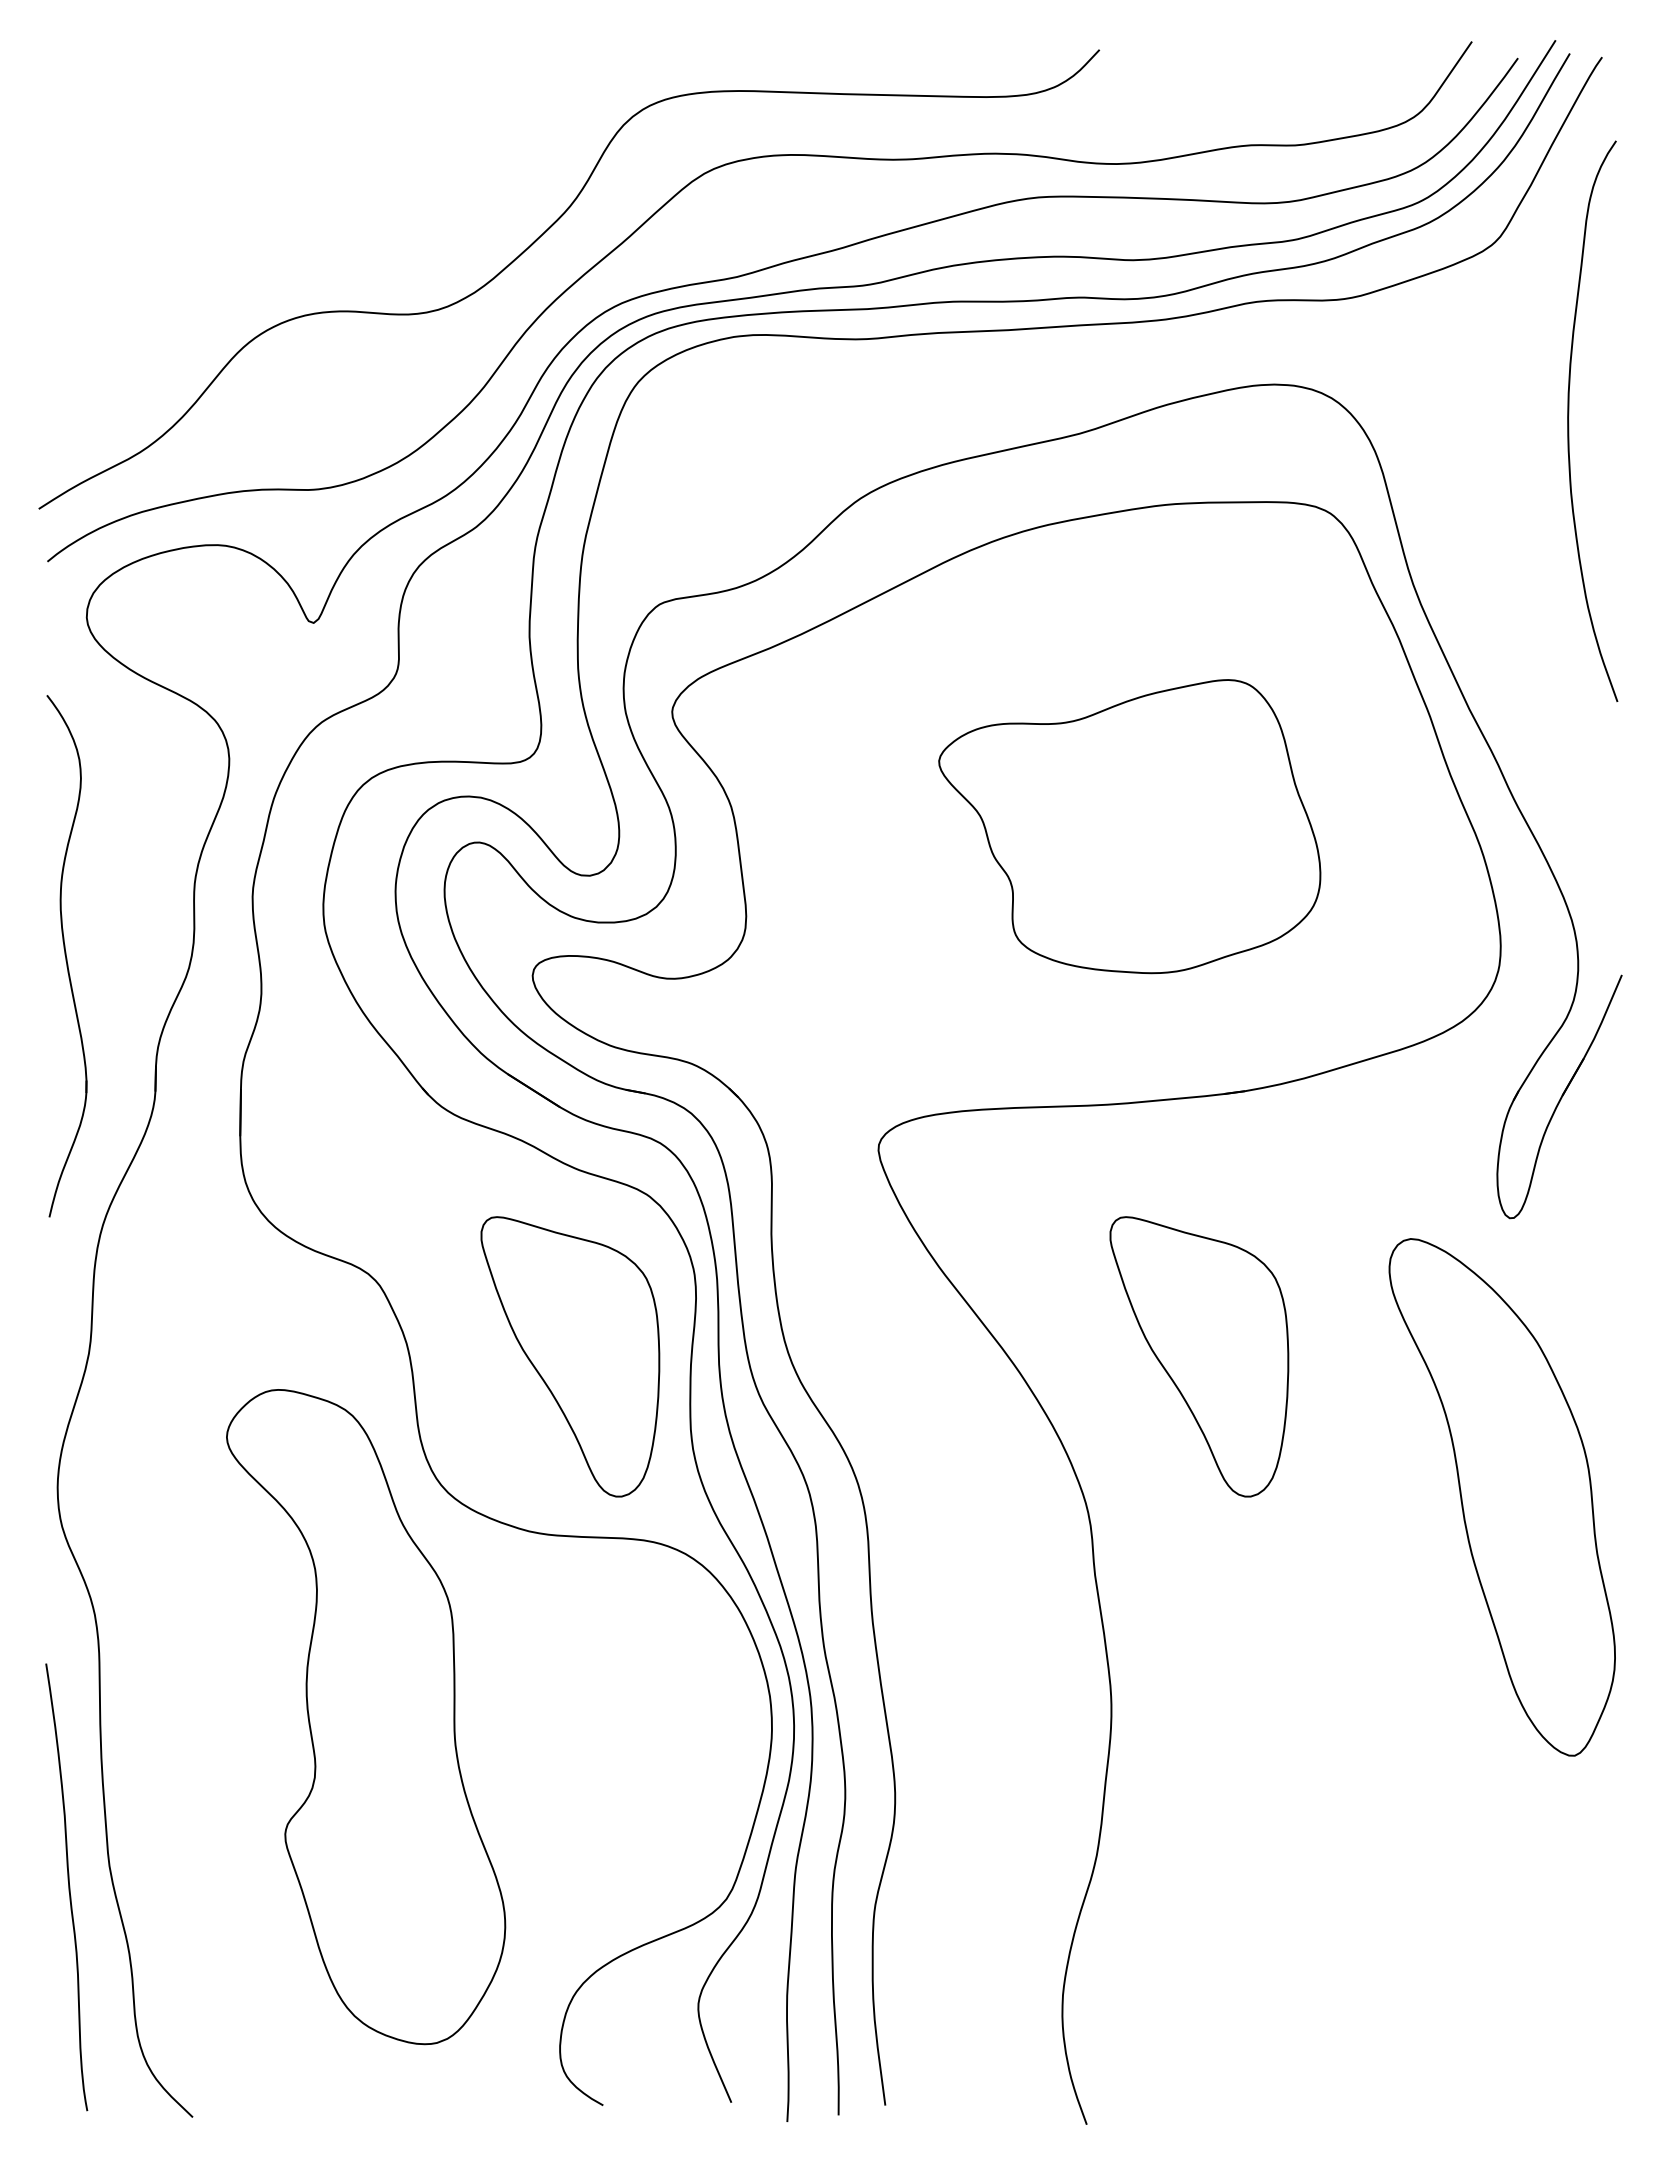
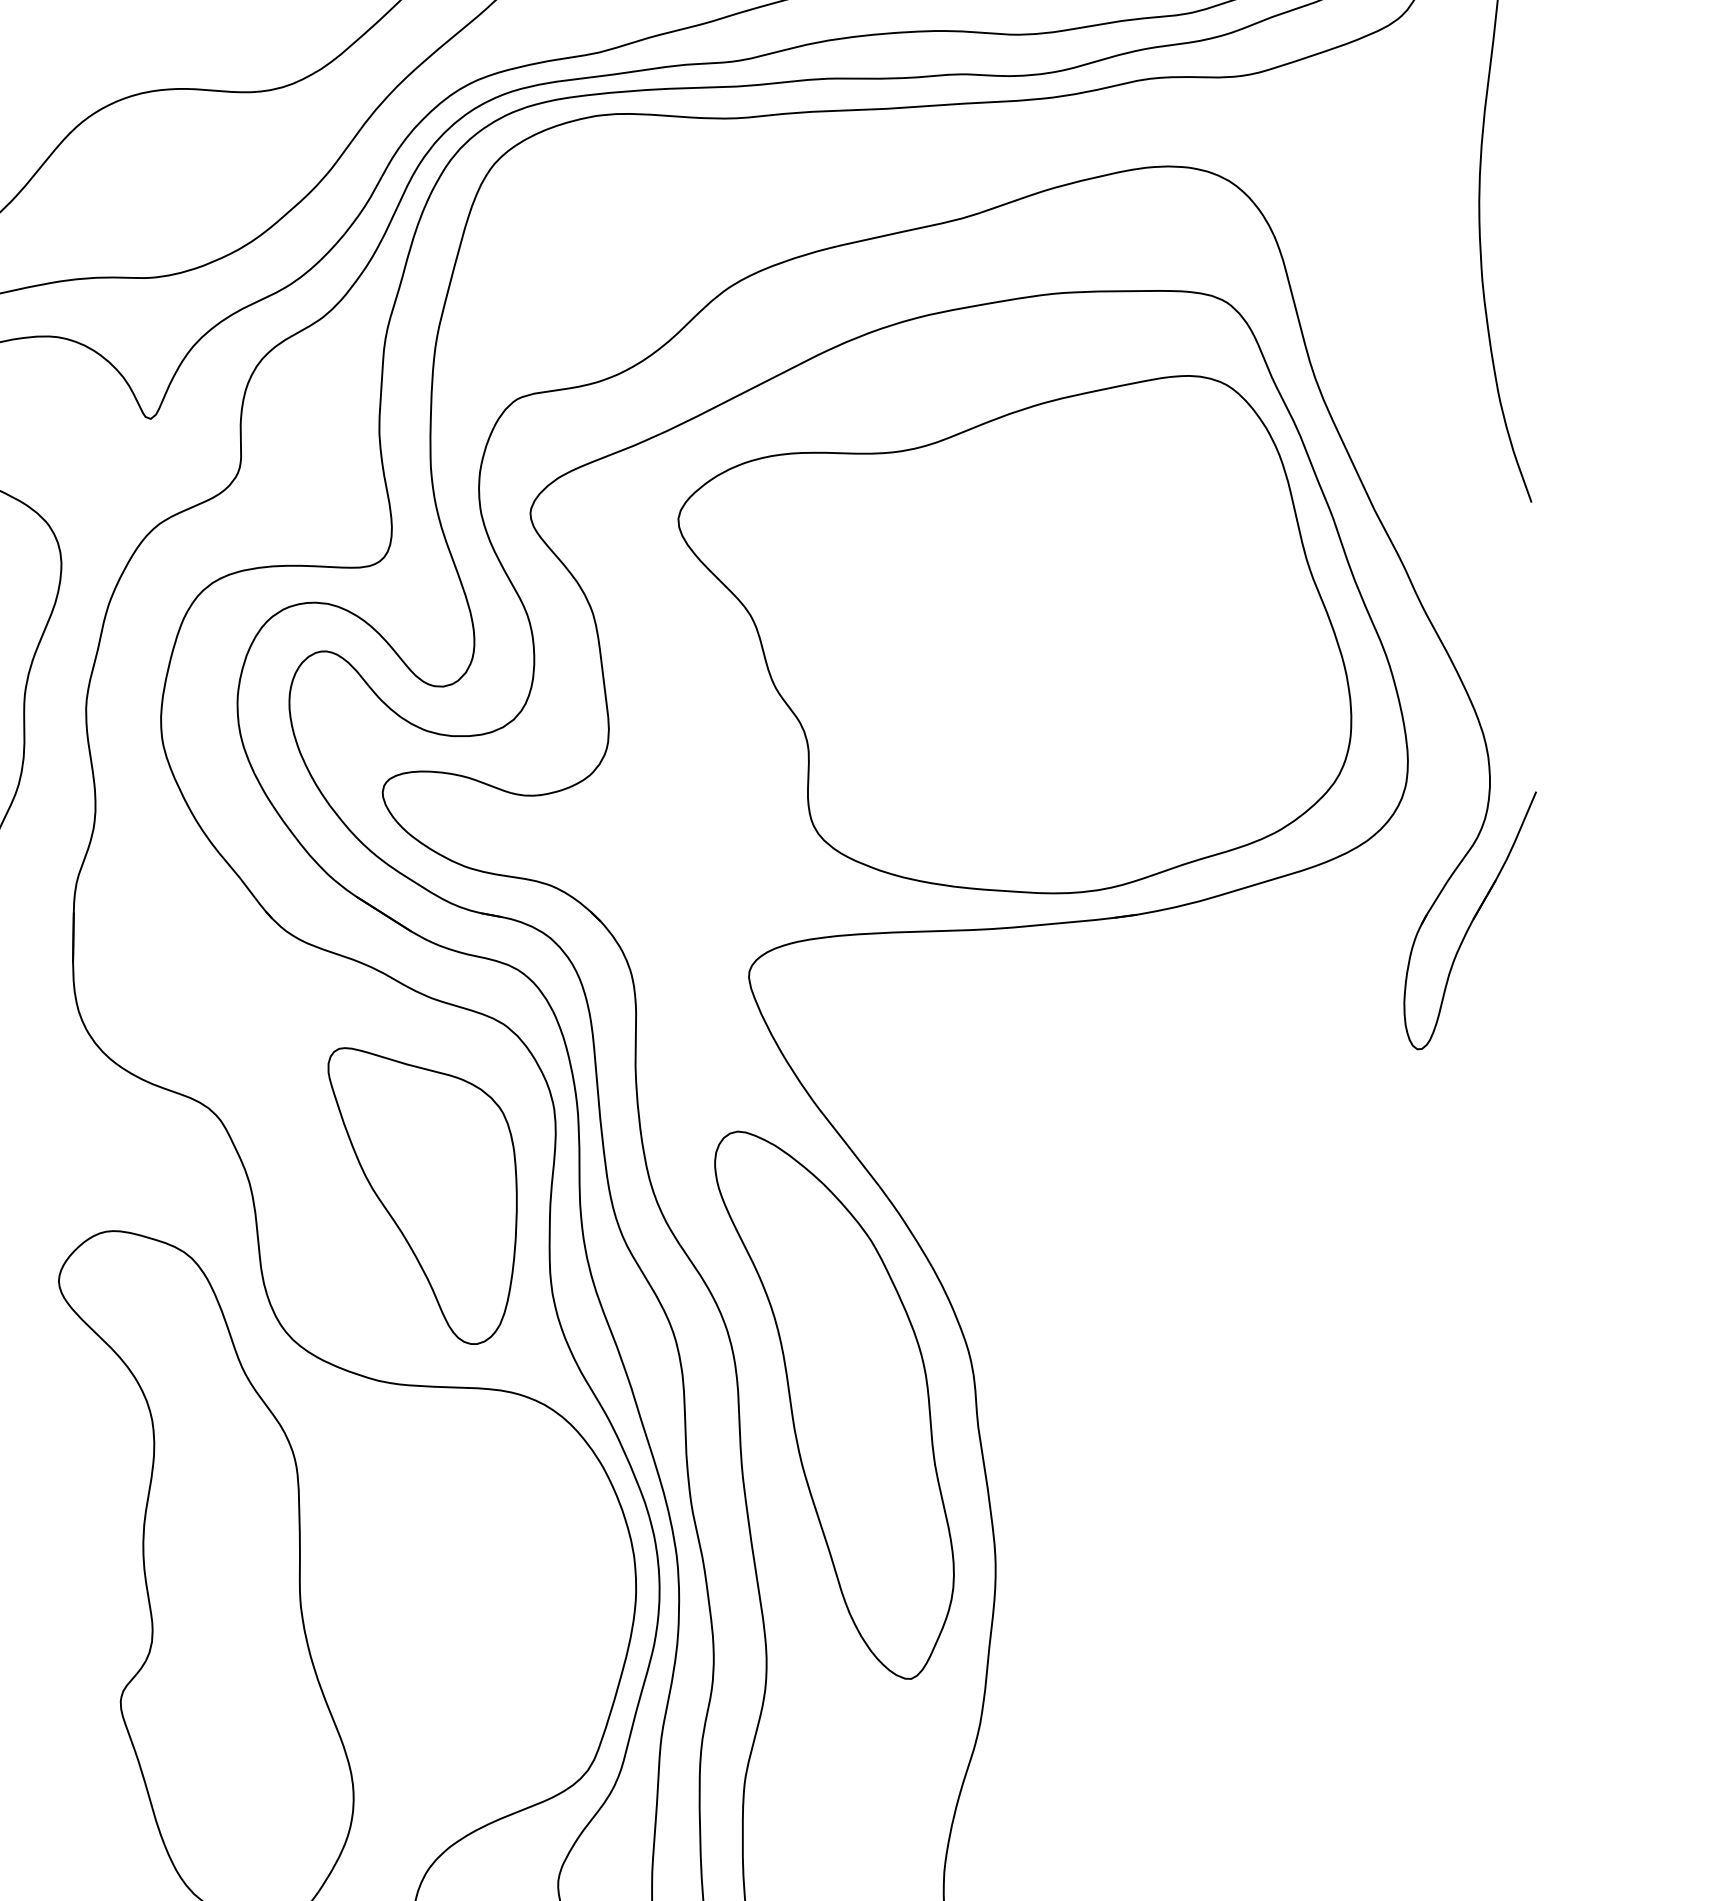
part: (1129, 826) -> (1014, 634), size x1.67
part: (1199, 1356) -> (1088, 1195), removed
part: (1501, 1497) -> (833, 1405), moved

